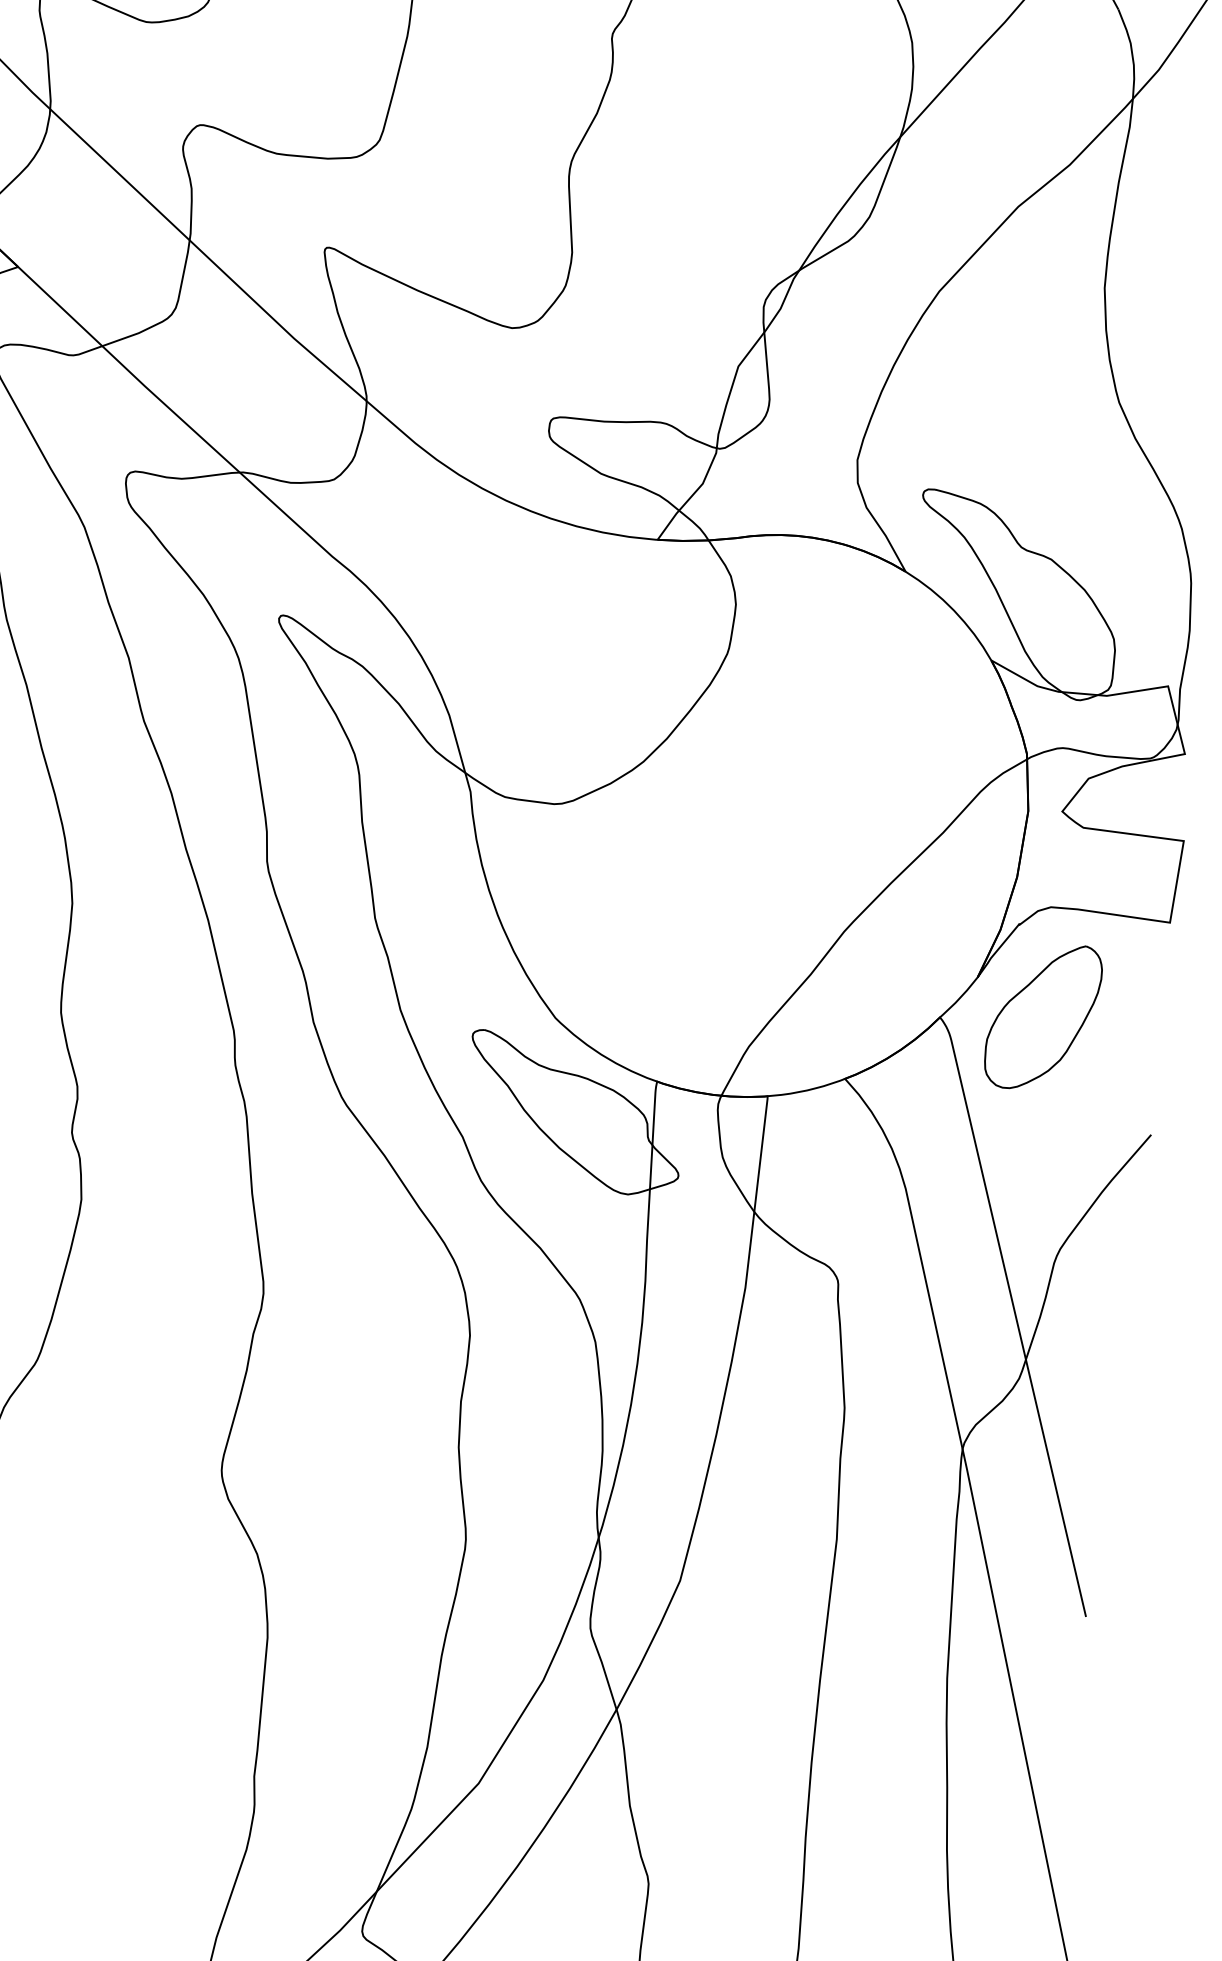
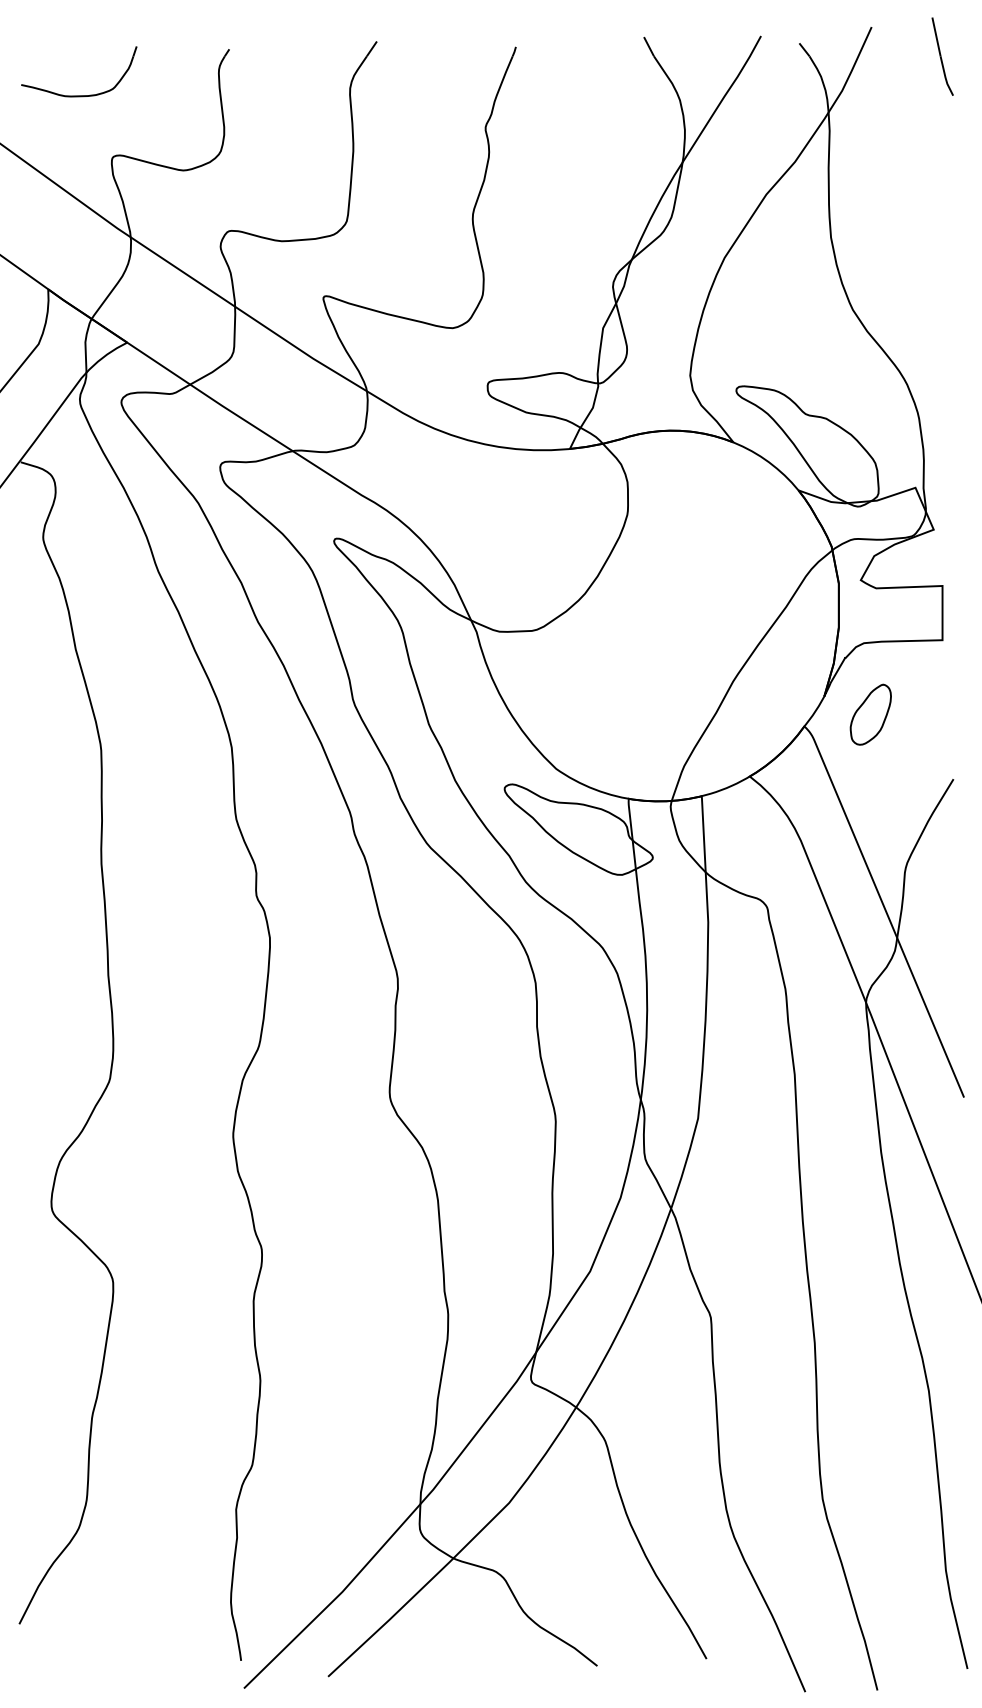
part: (1042, 1016) -> (870, 714), size x0.6

